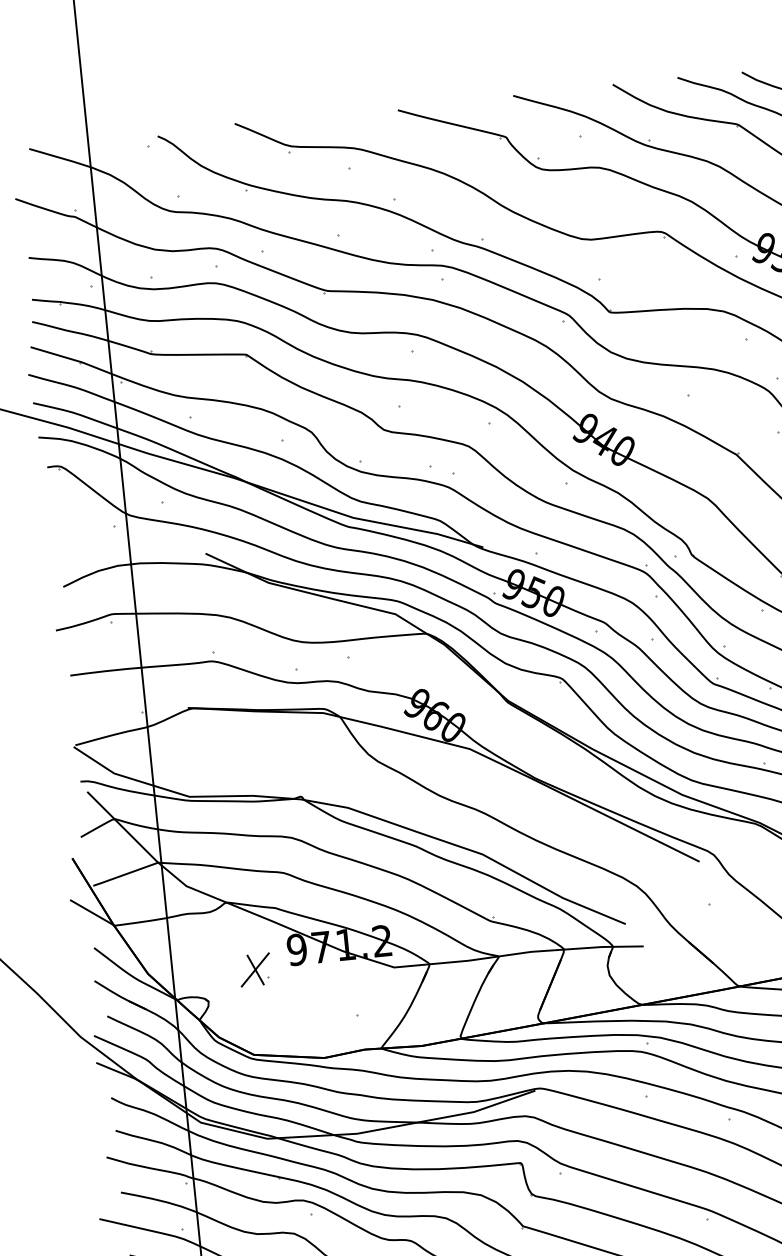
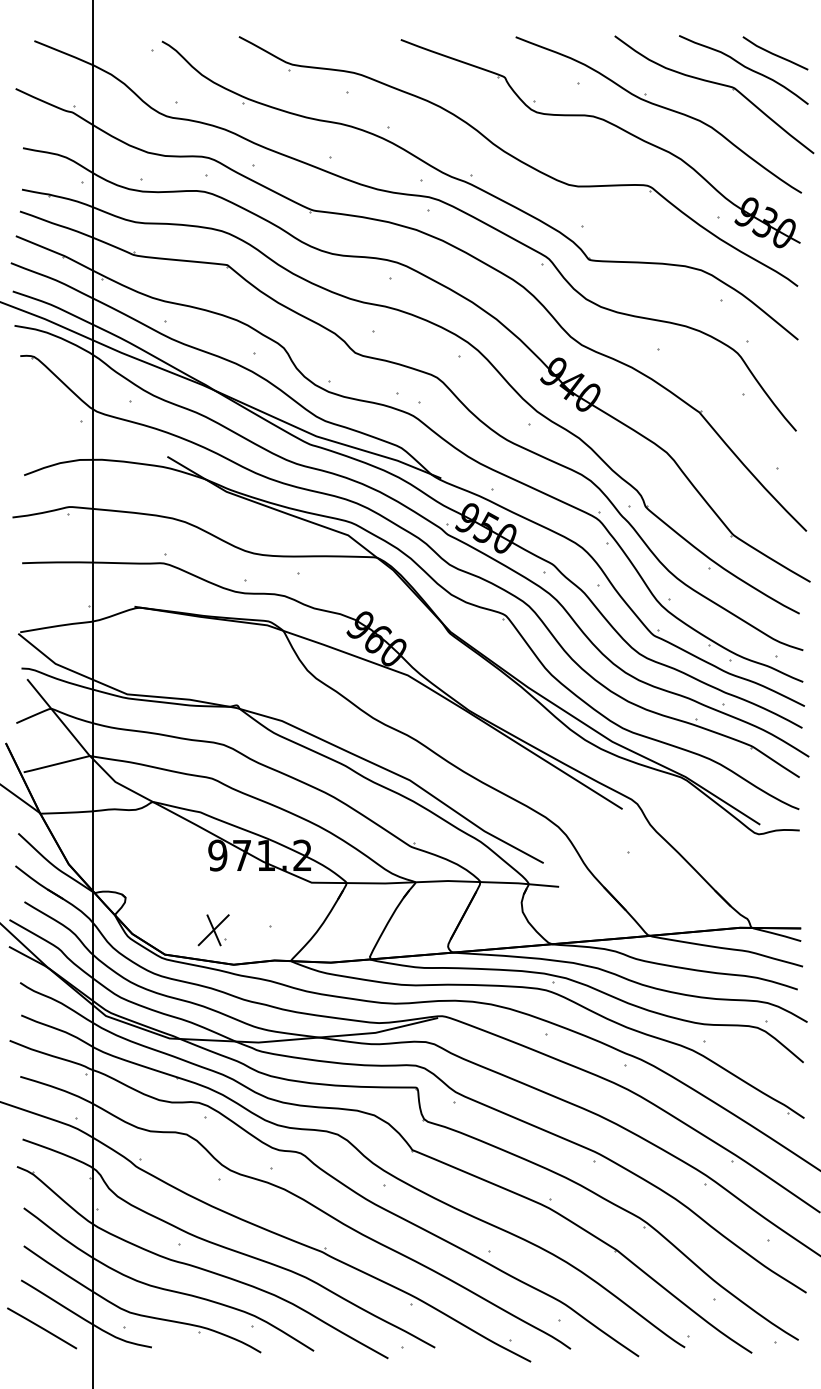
part: (255, 970) -> (213, 930), moved

